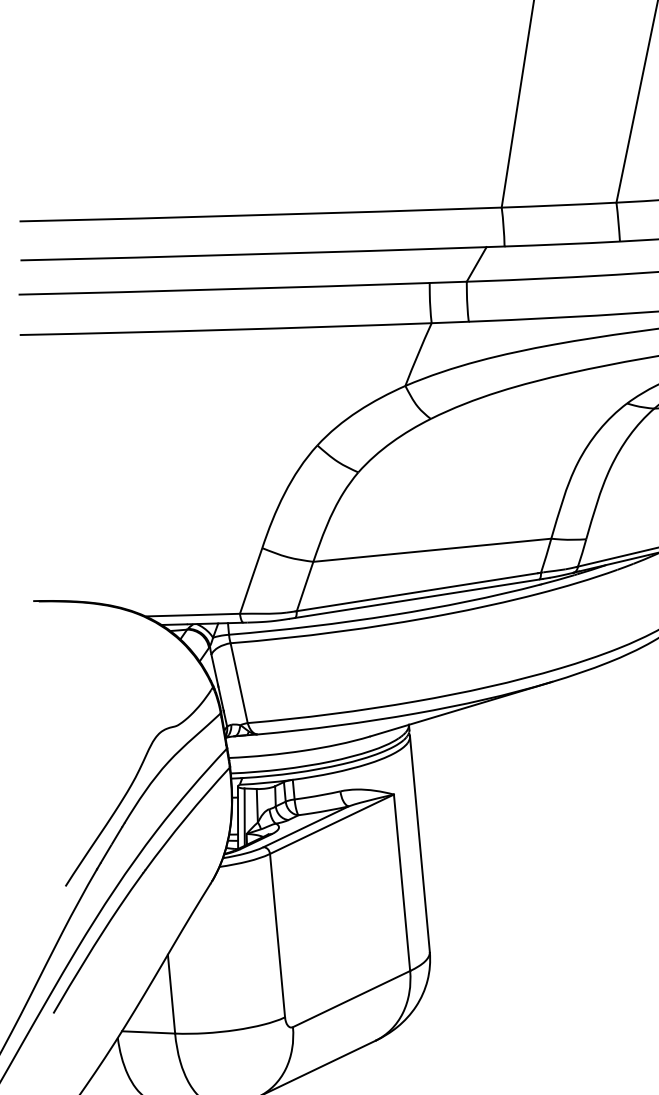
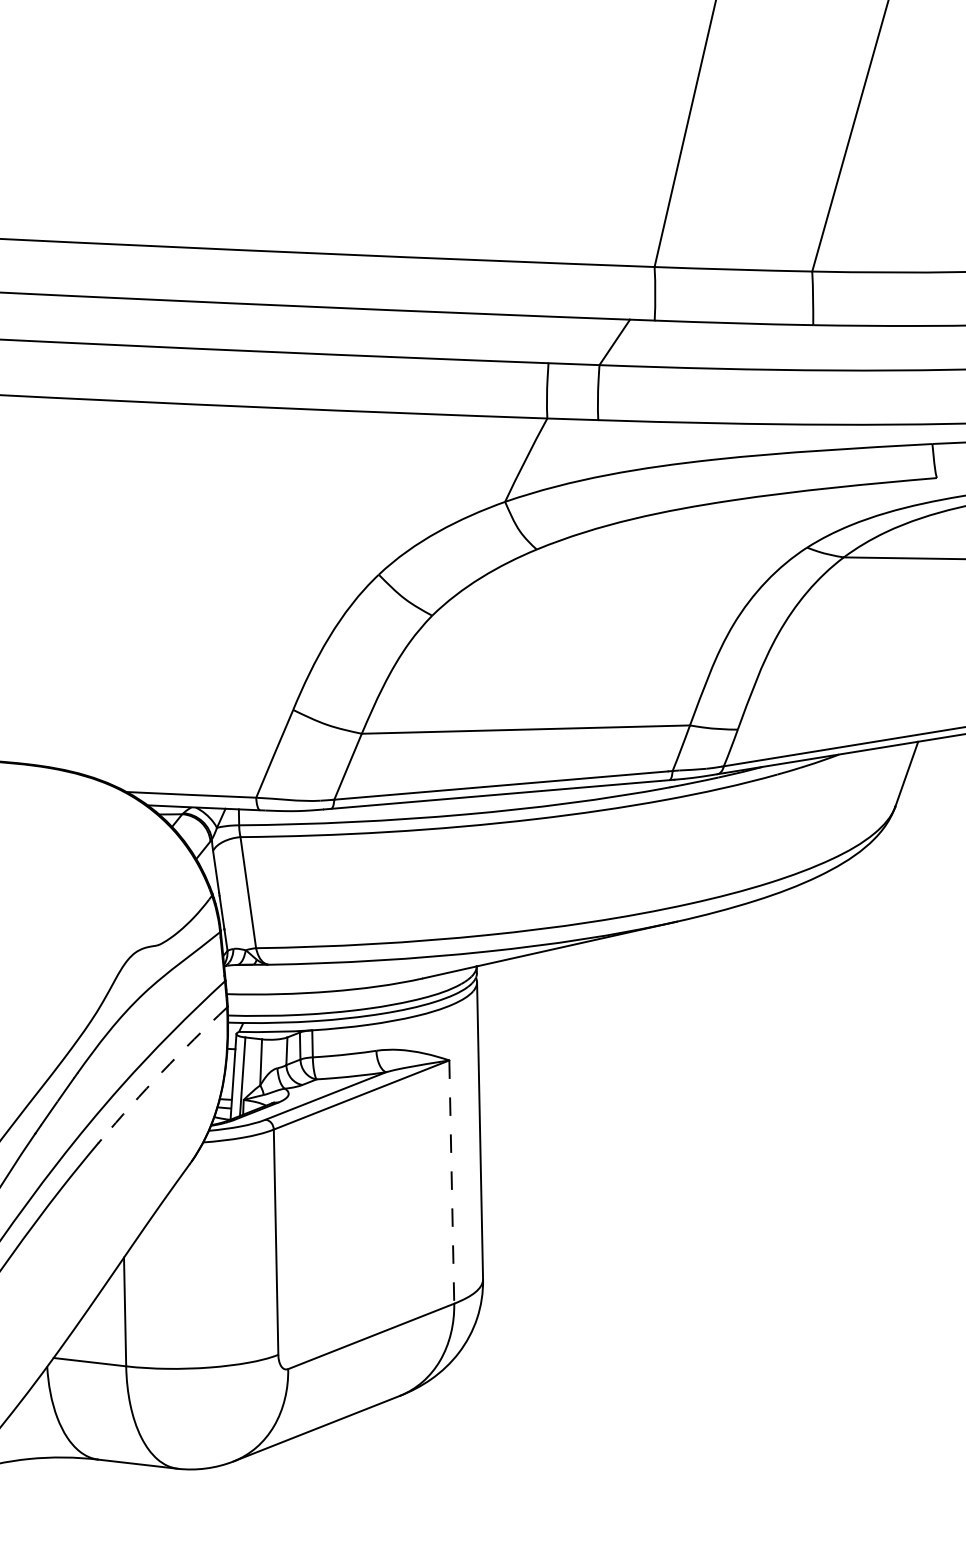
arc: (186, 818) -> (162, 1072), solid -> dashed
line: (401, 883) -> (451, 1182), solid -> dashed

